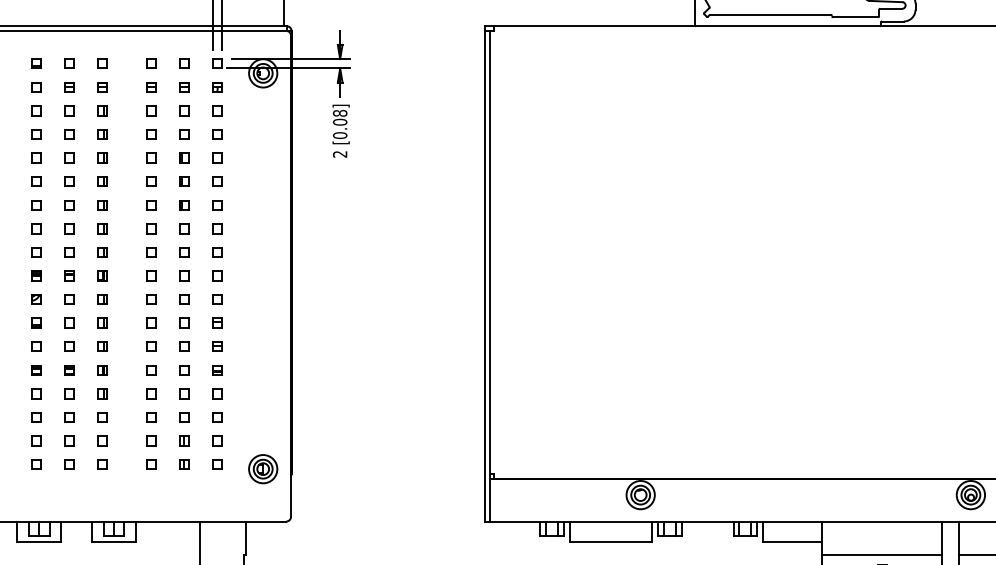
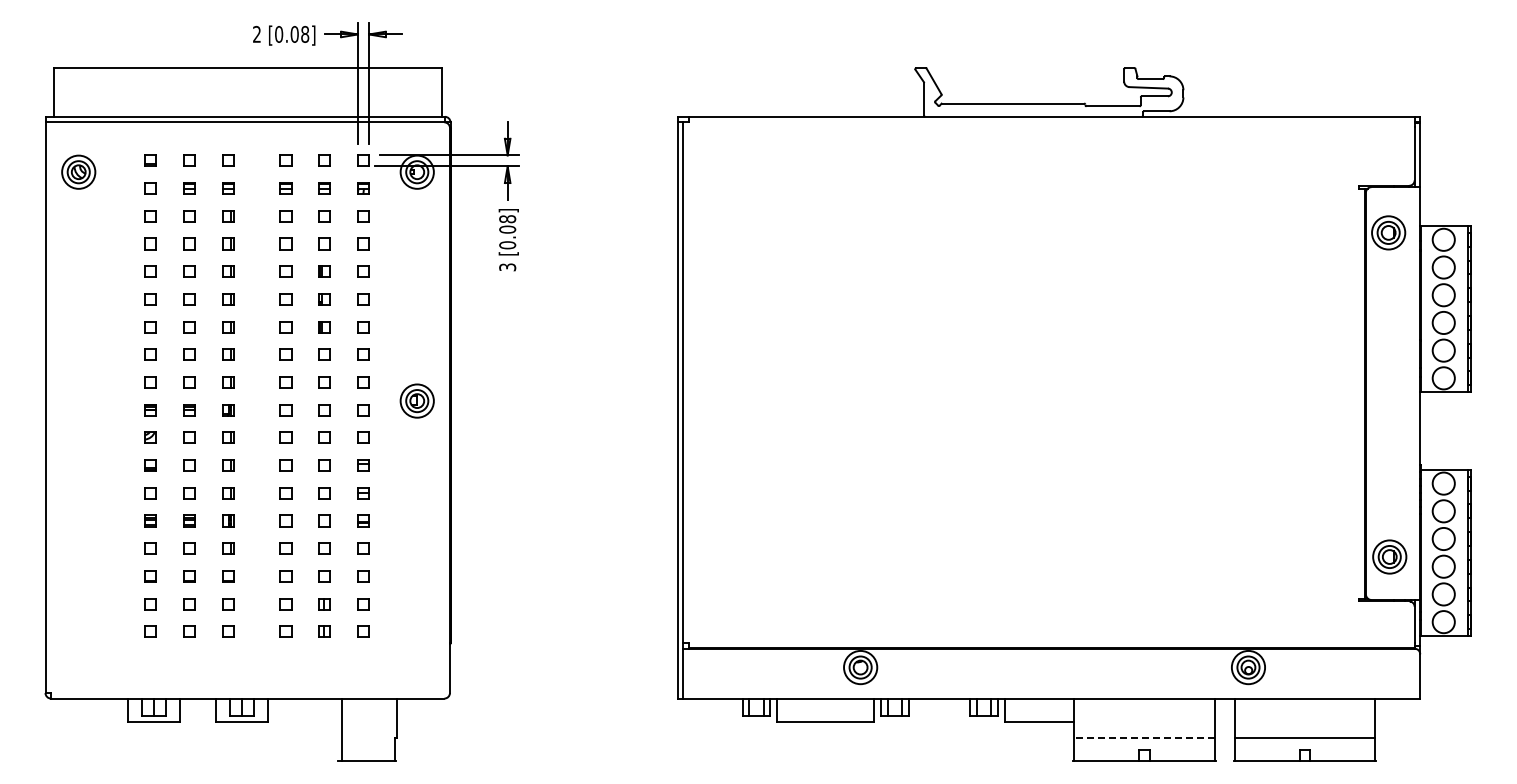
text: (340, 154) -> (507, 267), 2 -> 3
part: (262, 468) -> (416, 400), moved
line: (881, 555) -> (1143, 738), solid -> dashed

